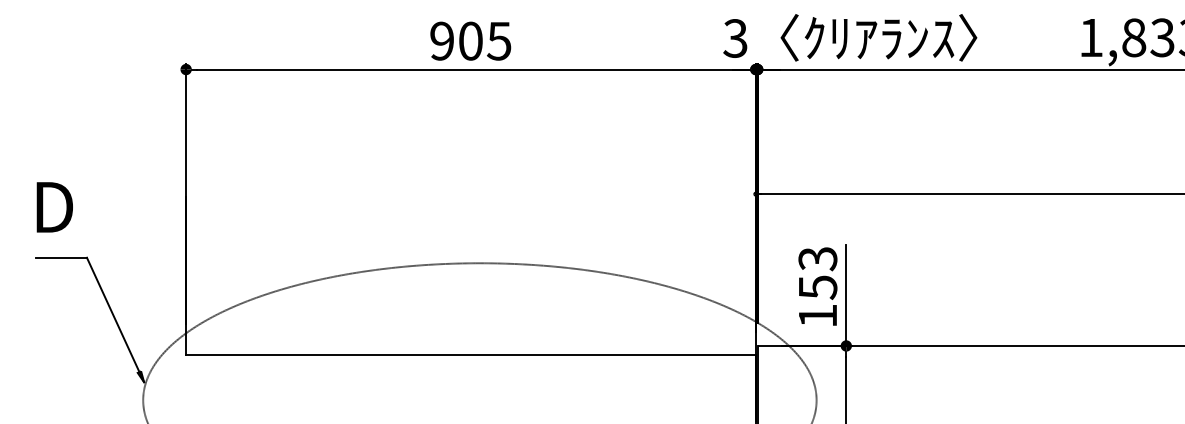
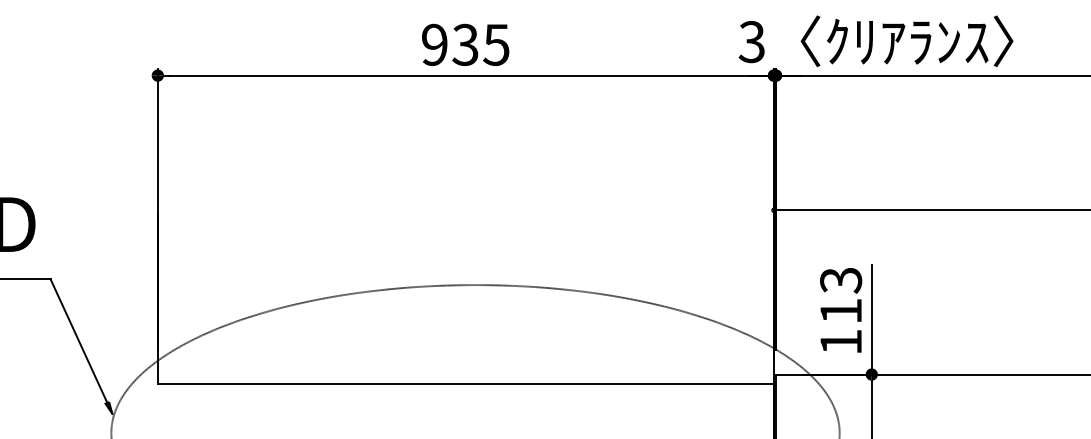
text: (470, 40) -> (465, 44), 905 -> 935
text: (818, 287) -> (841, 311), 153 -> 113

